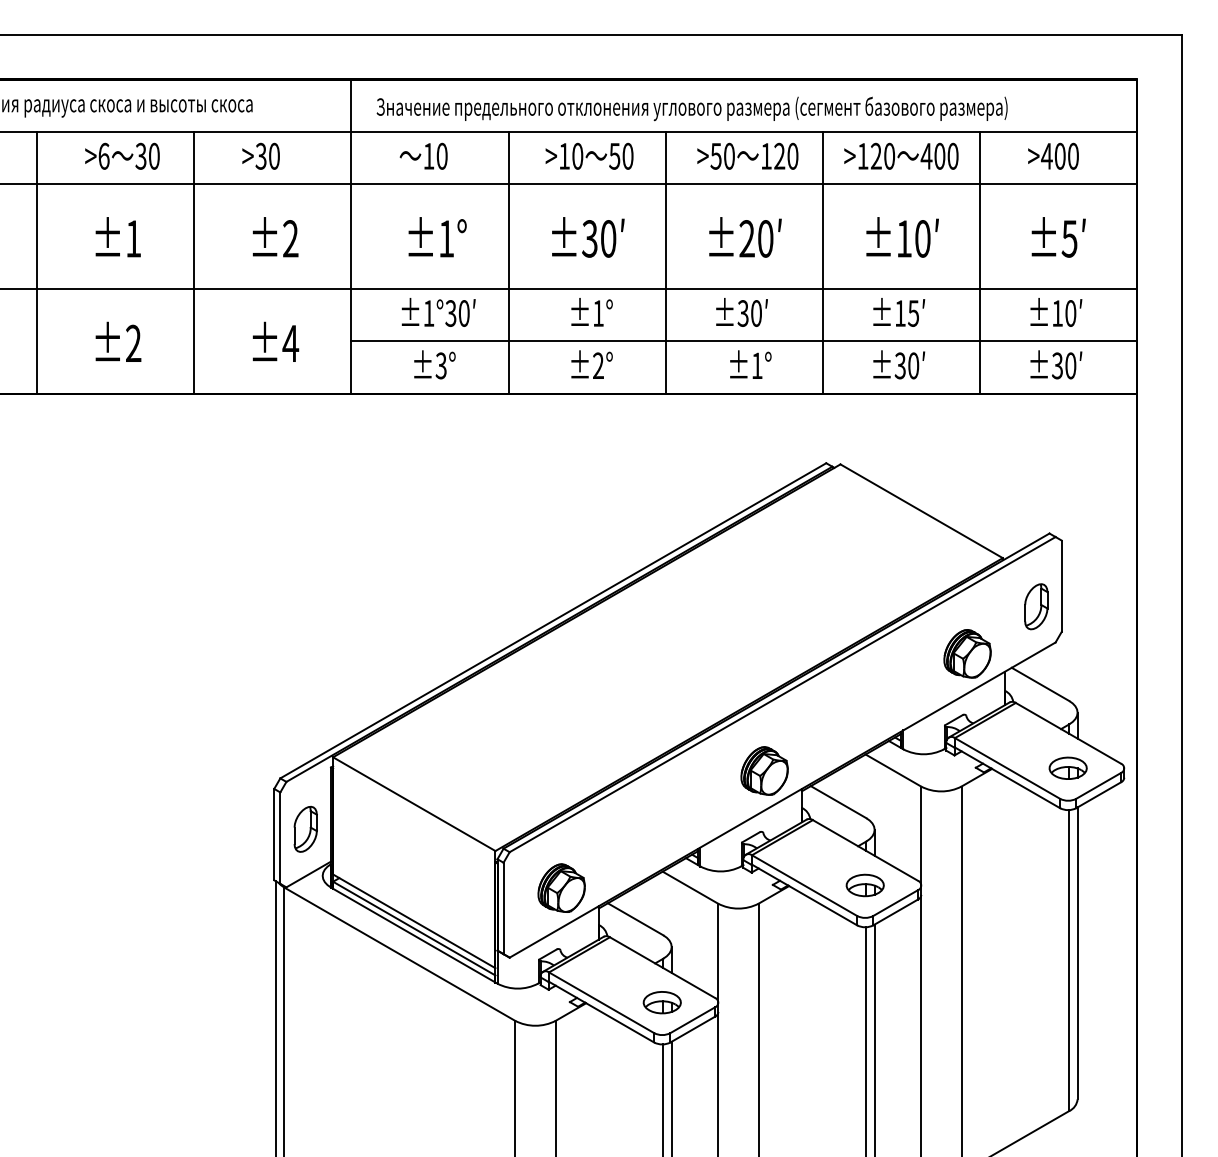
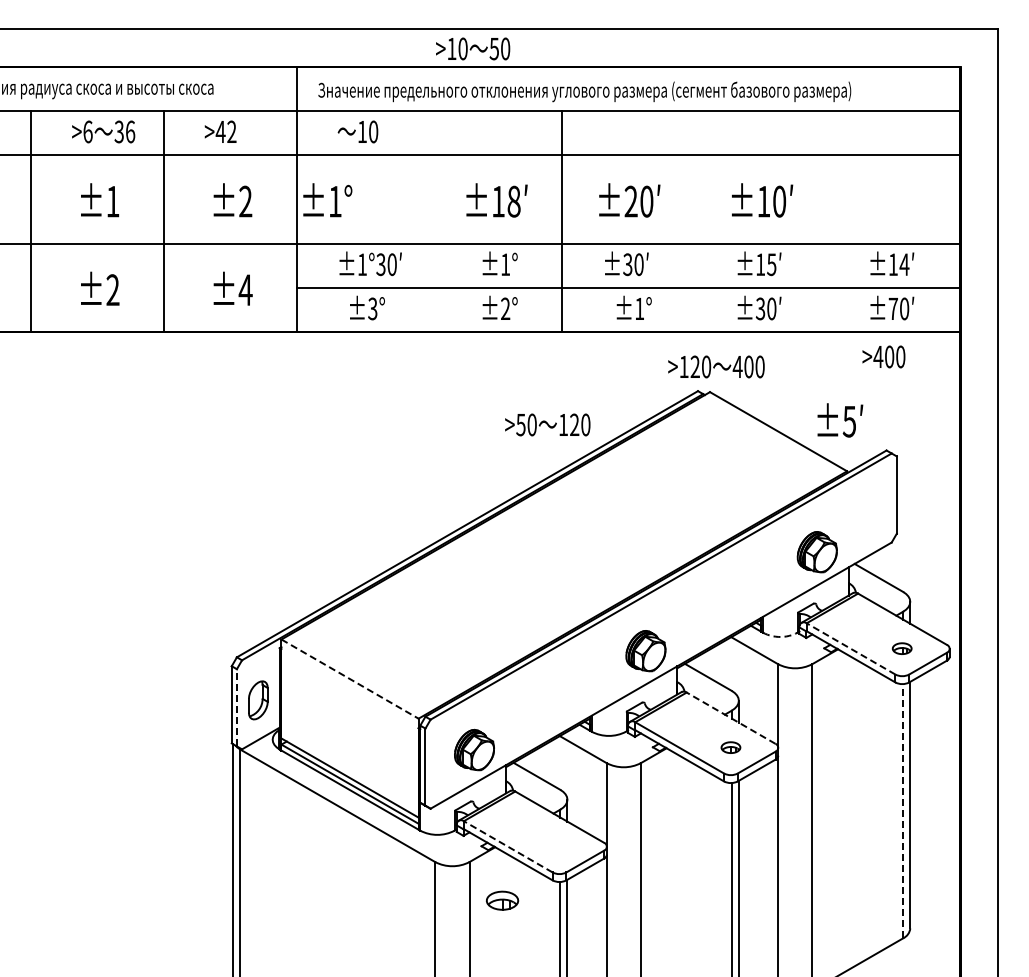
text: (154, 155) -> (130, 131), 30 -> 36
text: (266, 155) -> (225, 131), >30 -> >42
text: (590, 155) -> (473, 48), moved
text: (747, 155) -> (547, 424), moved
text: (901, 155) -> (716, 366), moved
text: (1053, 155) -> (883, 356), moved
text: (437, 237) -> (327, 200), moved
text: (1058, 237) -> (840, 420), moved
text: (598, 238) -> (505, 201), ±30 -> ±18
line: (508, 262) -> (429, 221), removed
line: (823, 262) -> (695, 221), removed
line: (979, 262) -> (827, 221), removed
text: (1070, 313) -> (904, 264), ±10 -> ±14
text: (1056, 365) -> (892, 308), ±30 -> ±70
part: (1036, 606) -> (875, 512), removed
arc: (923, 753) -> (780, 636), solid -> dashed
line: (1006, 767) -> (850, 648), solid -> dashed
part: (1067, 767) -> (901, 648), size x0.6
line: (414, 804) -> (350, 679), solid -> dashed
line: (279, 837) -> (236, 707), solid -> dashed
line: (864, 849) -> (730, 717), solid -> dashed
part: (864, 885) -> (730, 747), size x0.6
line: (1069, 959) -> (903, 810), solid -> dashed
line: (600, 1002) -> (507, 846), solid -> dashed
part: (662, 1002) -> (502, 900), moved

